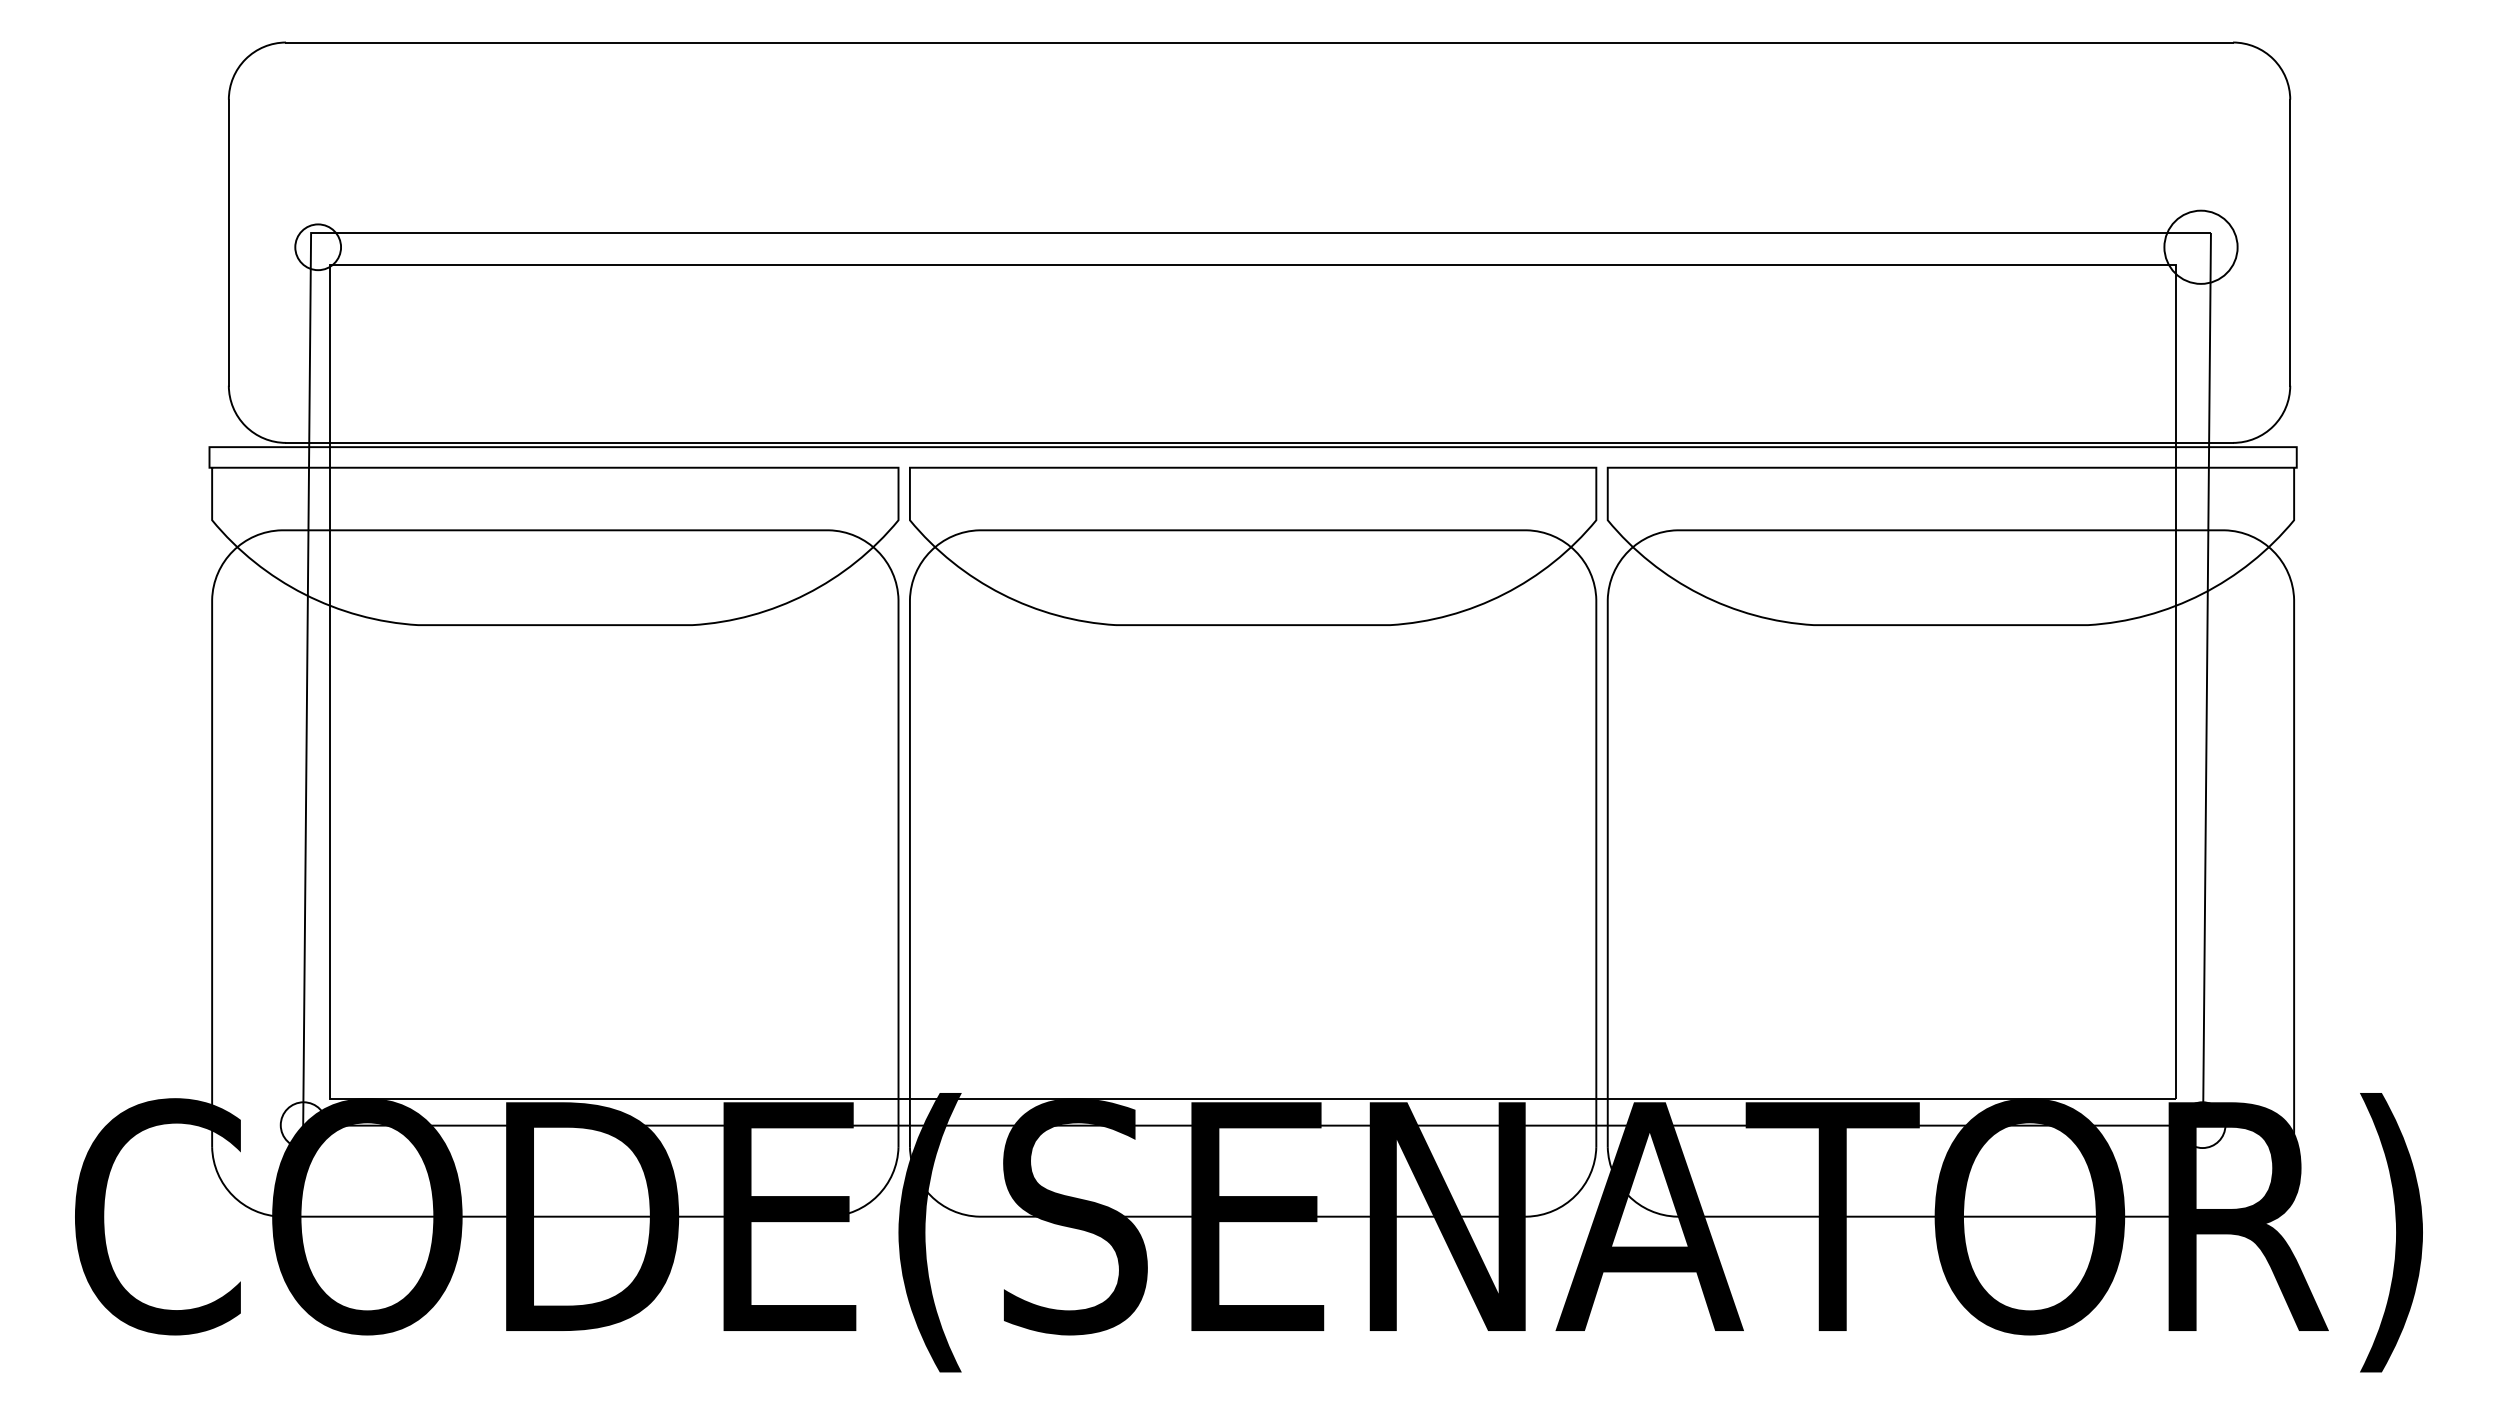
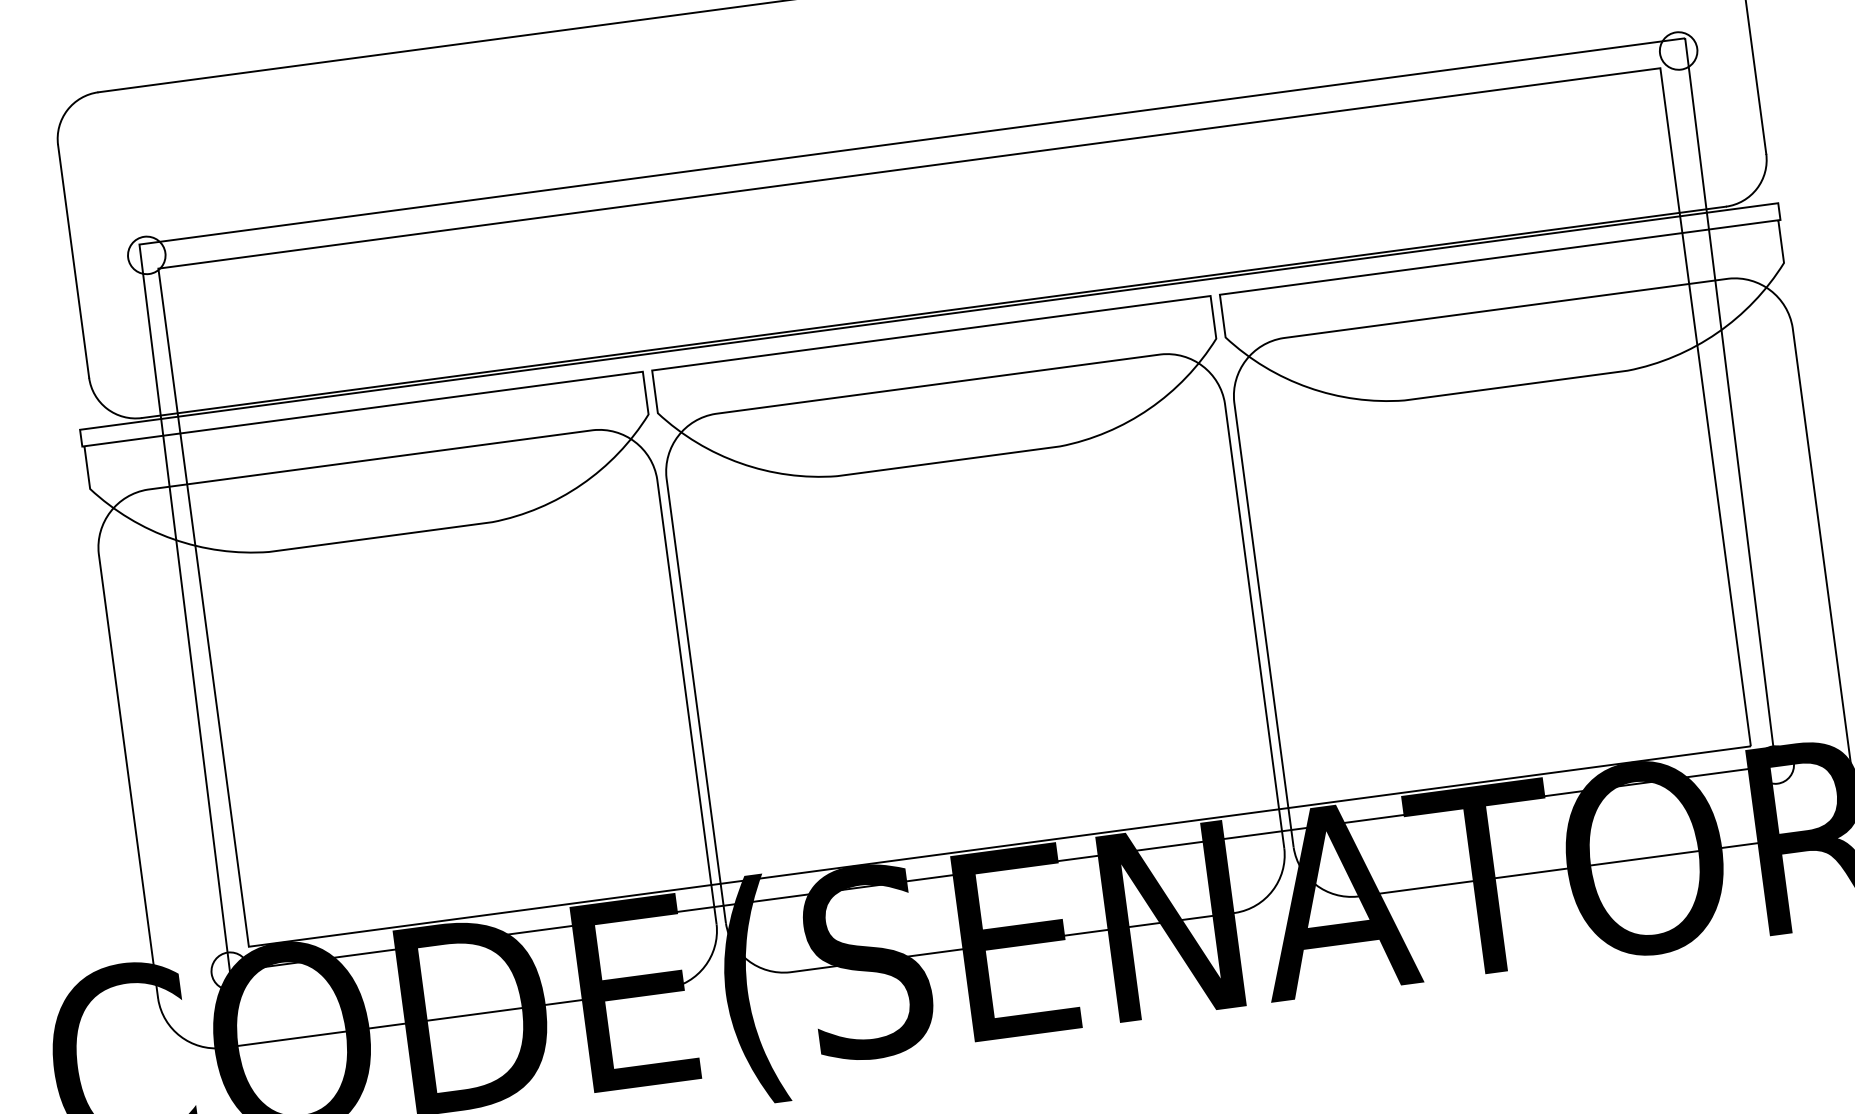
circle: (2200, 247) -> (1678, 51), size x0.62

